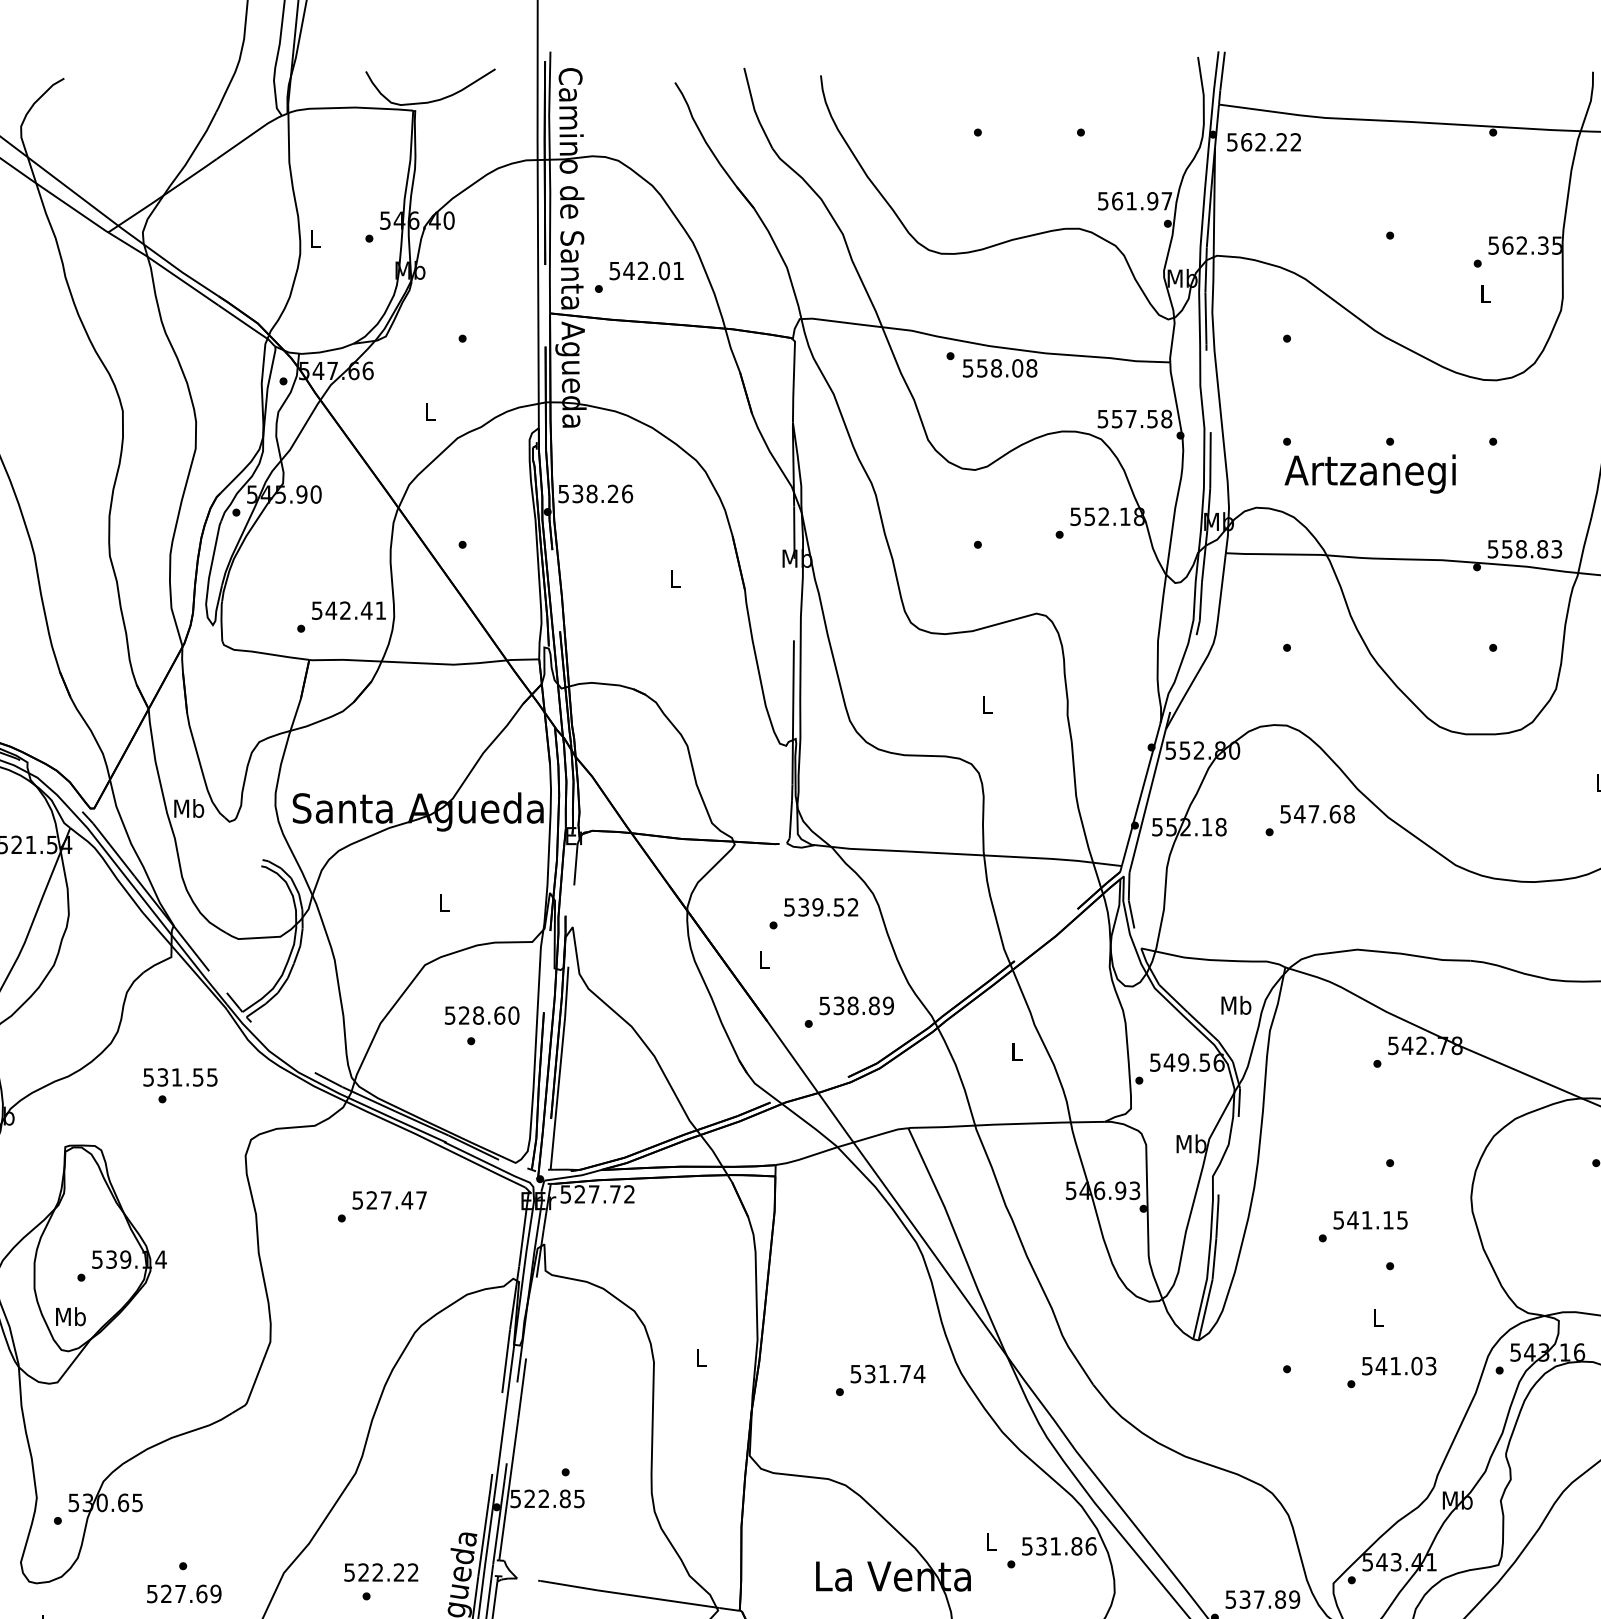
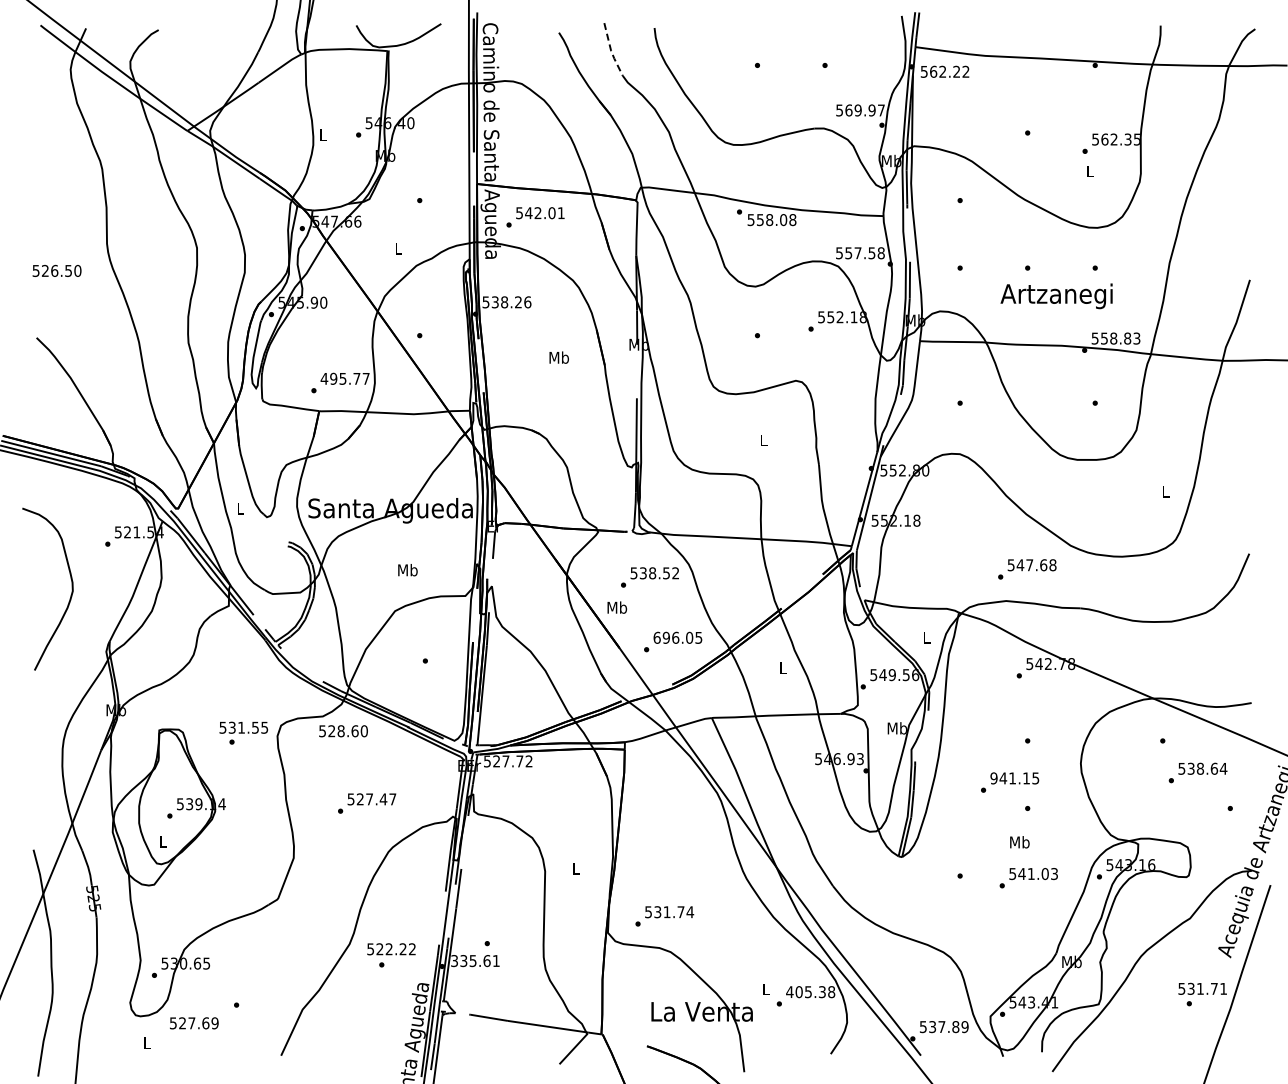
line: (755, 109) -> (611, 50), solid -> dashed
text: (1130, 201) -> (857, 110), 561.97 -> 569.97
text: (639, 277) -> (535, 217), moved
text: (1370, 474) -> (1056, 296), moved
text: (674, 578) -> (558, 357), L -> Mb
text: (347, 610) -> (344, 378), 542.41 -> 495.77
text: (189, 808) -> (240, 508), Mb -> L
text: (1310, 820) -> (1027, 569), moved
text: (443, 903) -> (407, 570), L -> Mb
text: (817, 907) -> (652, 573), 539.52 -> 538.52
text: (764, 959) -> (617, 607), L -> Mb
text: (855, 1005) -> (677, 637), 538.89 -> 696.05
text: (1235, 1005) -> (926, 637), Mb -> L
text: (482, 1015) -> (343, 731), moved
text: (179, 1084) -> (243, 732), moved
text: (382, 1206) -> (367, 803), moved
text: (1337, 1218) -> (993, 777), 541.15 -> 941.15
text: (70, 1316) -> (162, 841), Mb -> L
text: (1377, 1318) -> (1019, 842), L -> Mb
text: (880, 1380) -> (664, 916), moved
text: (547, 1499) -> (475, 961), 522.85 -> 335.61
text: (1058, 1546) -> (810, 992), 531.86 -> 405.38
text: (381, 1582) -> (391, 955), moved
text: (184, 1594) -> (194, 1023), moved

